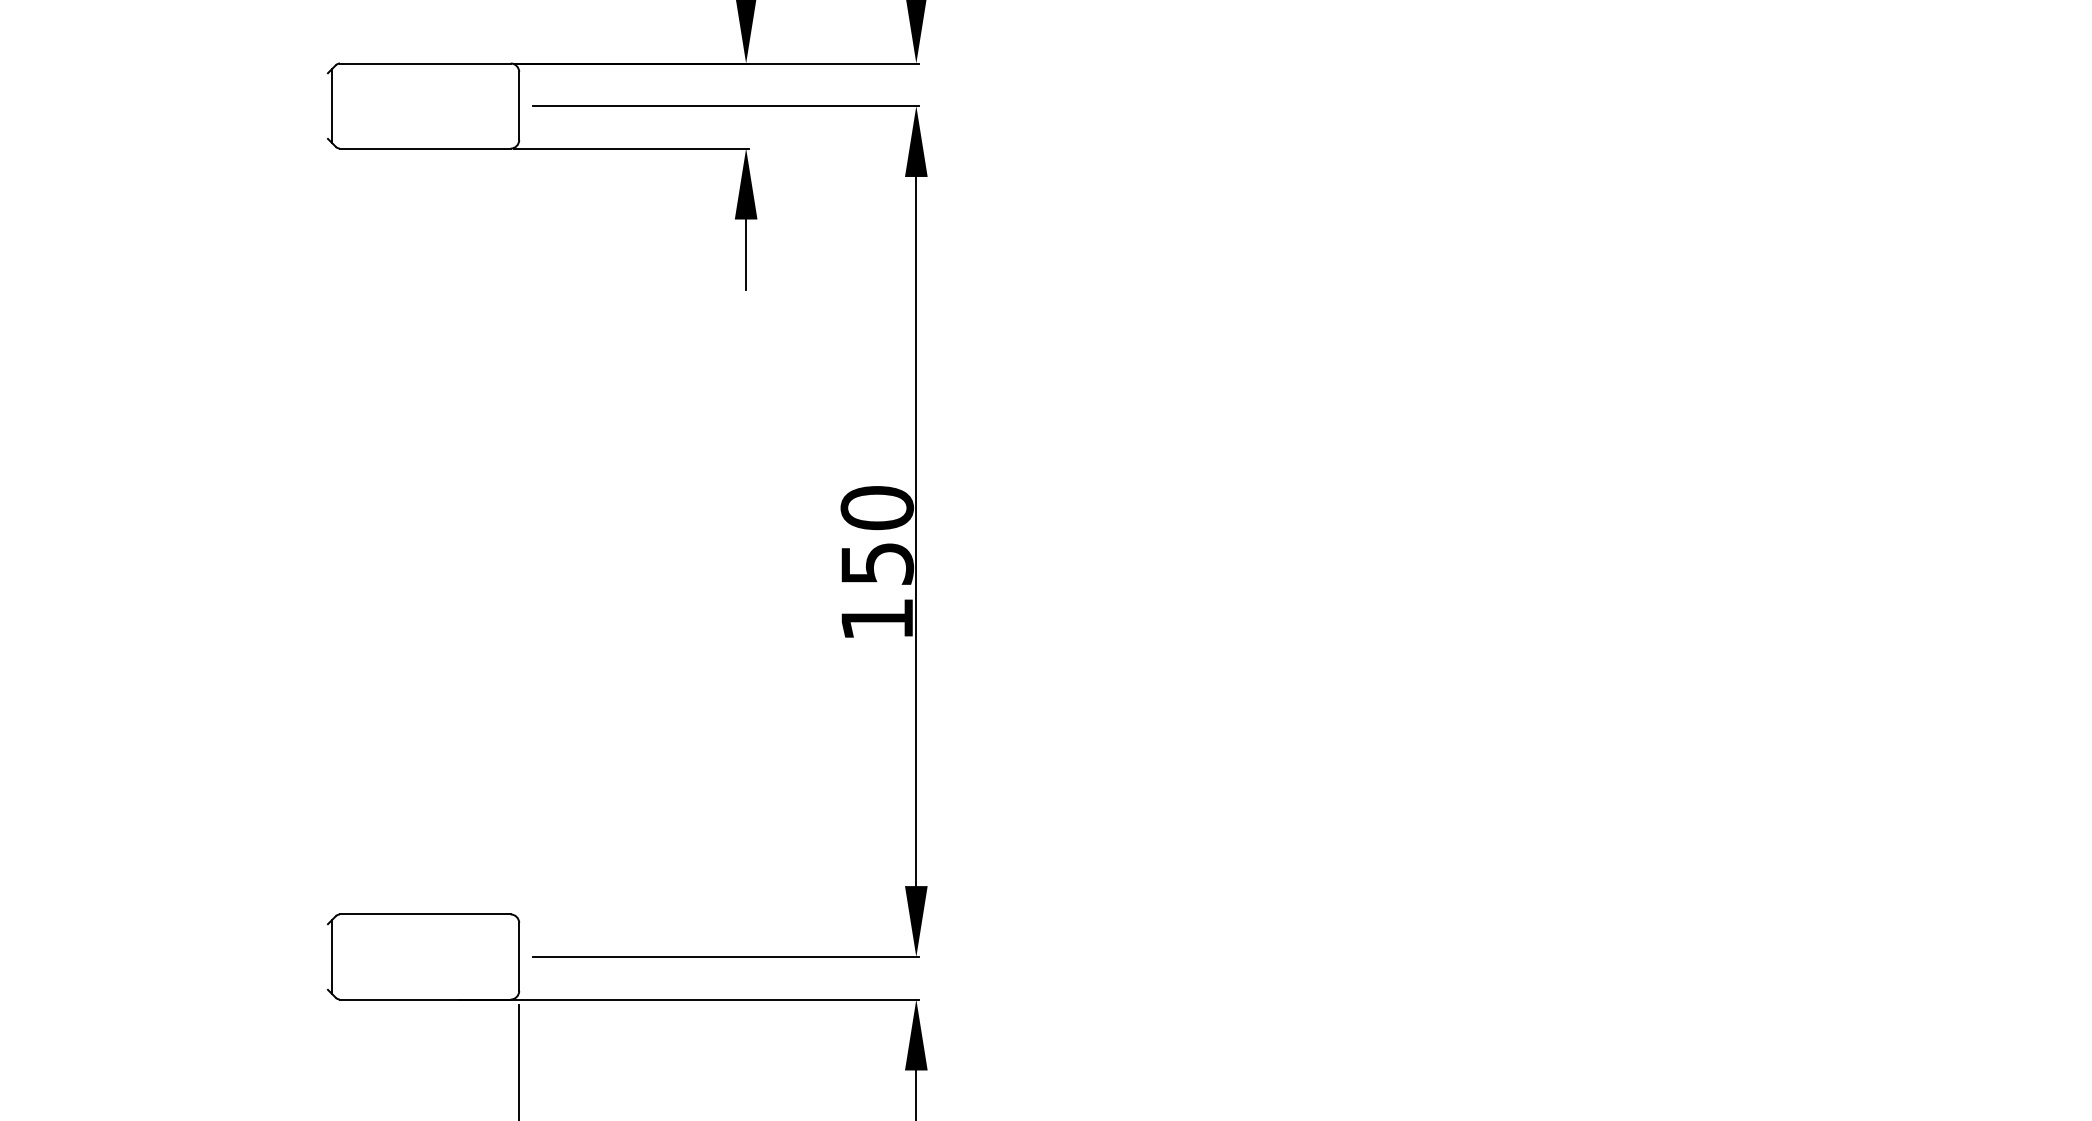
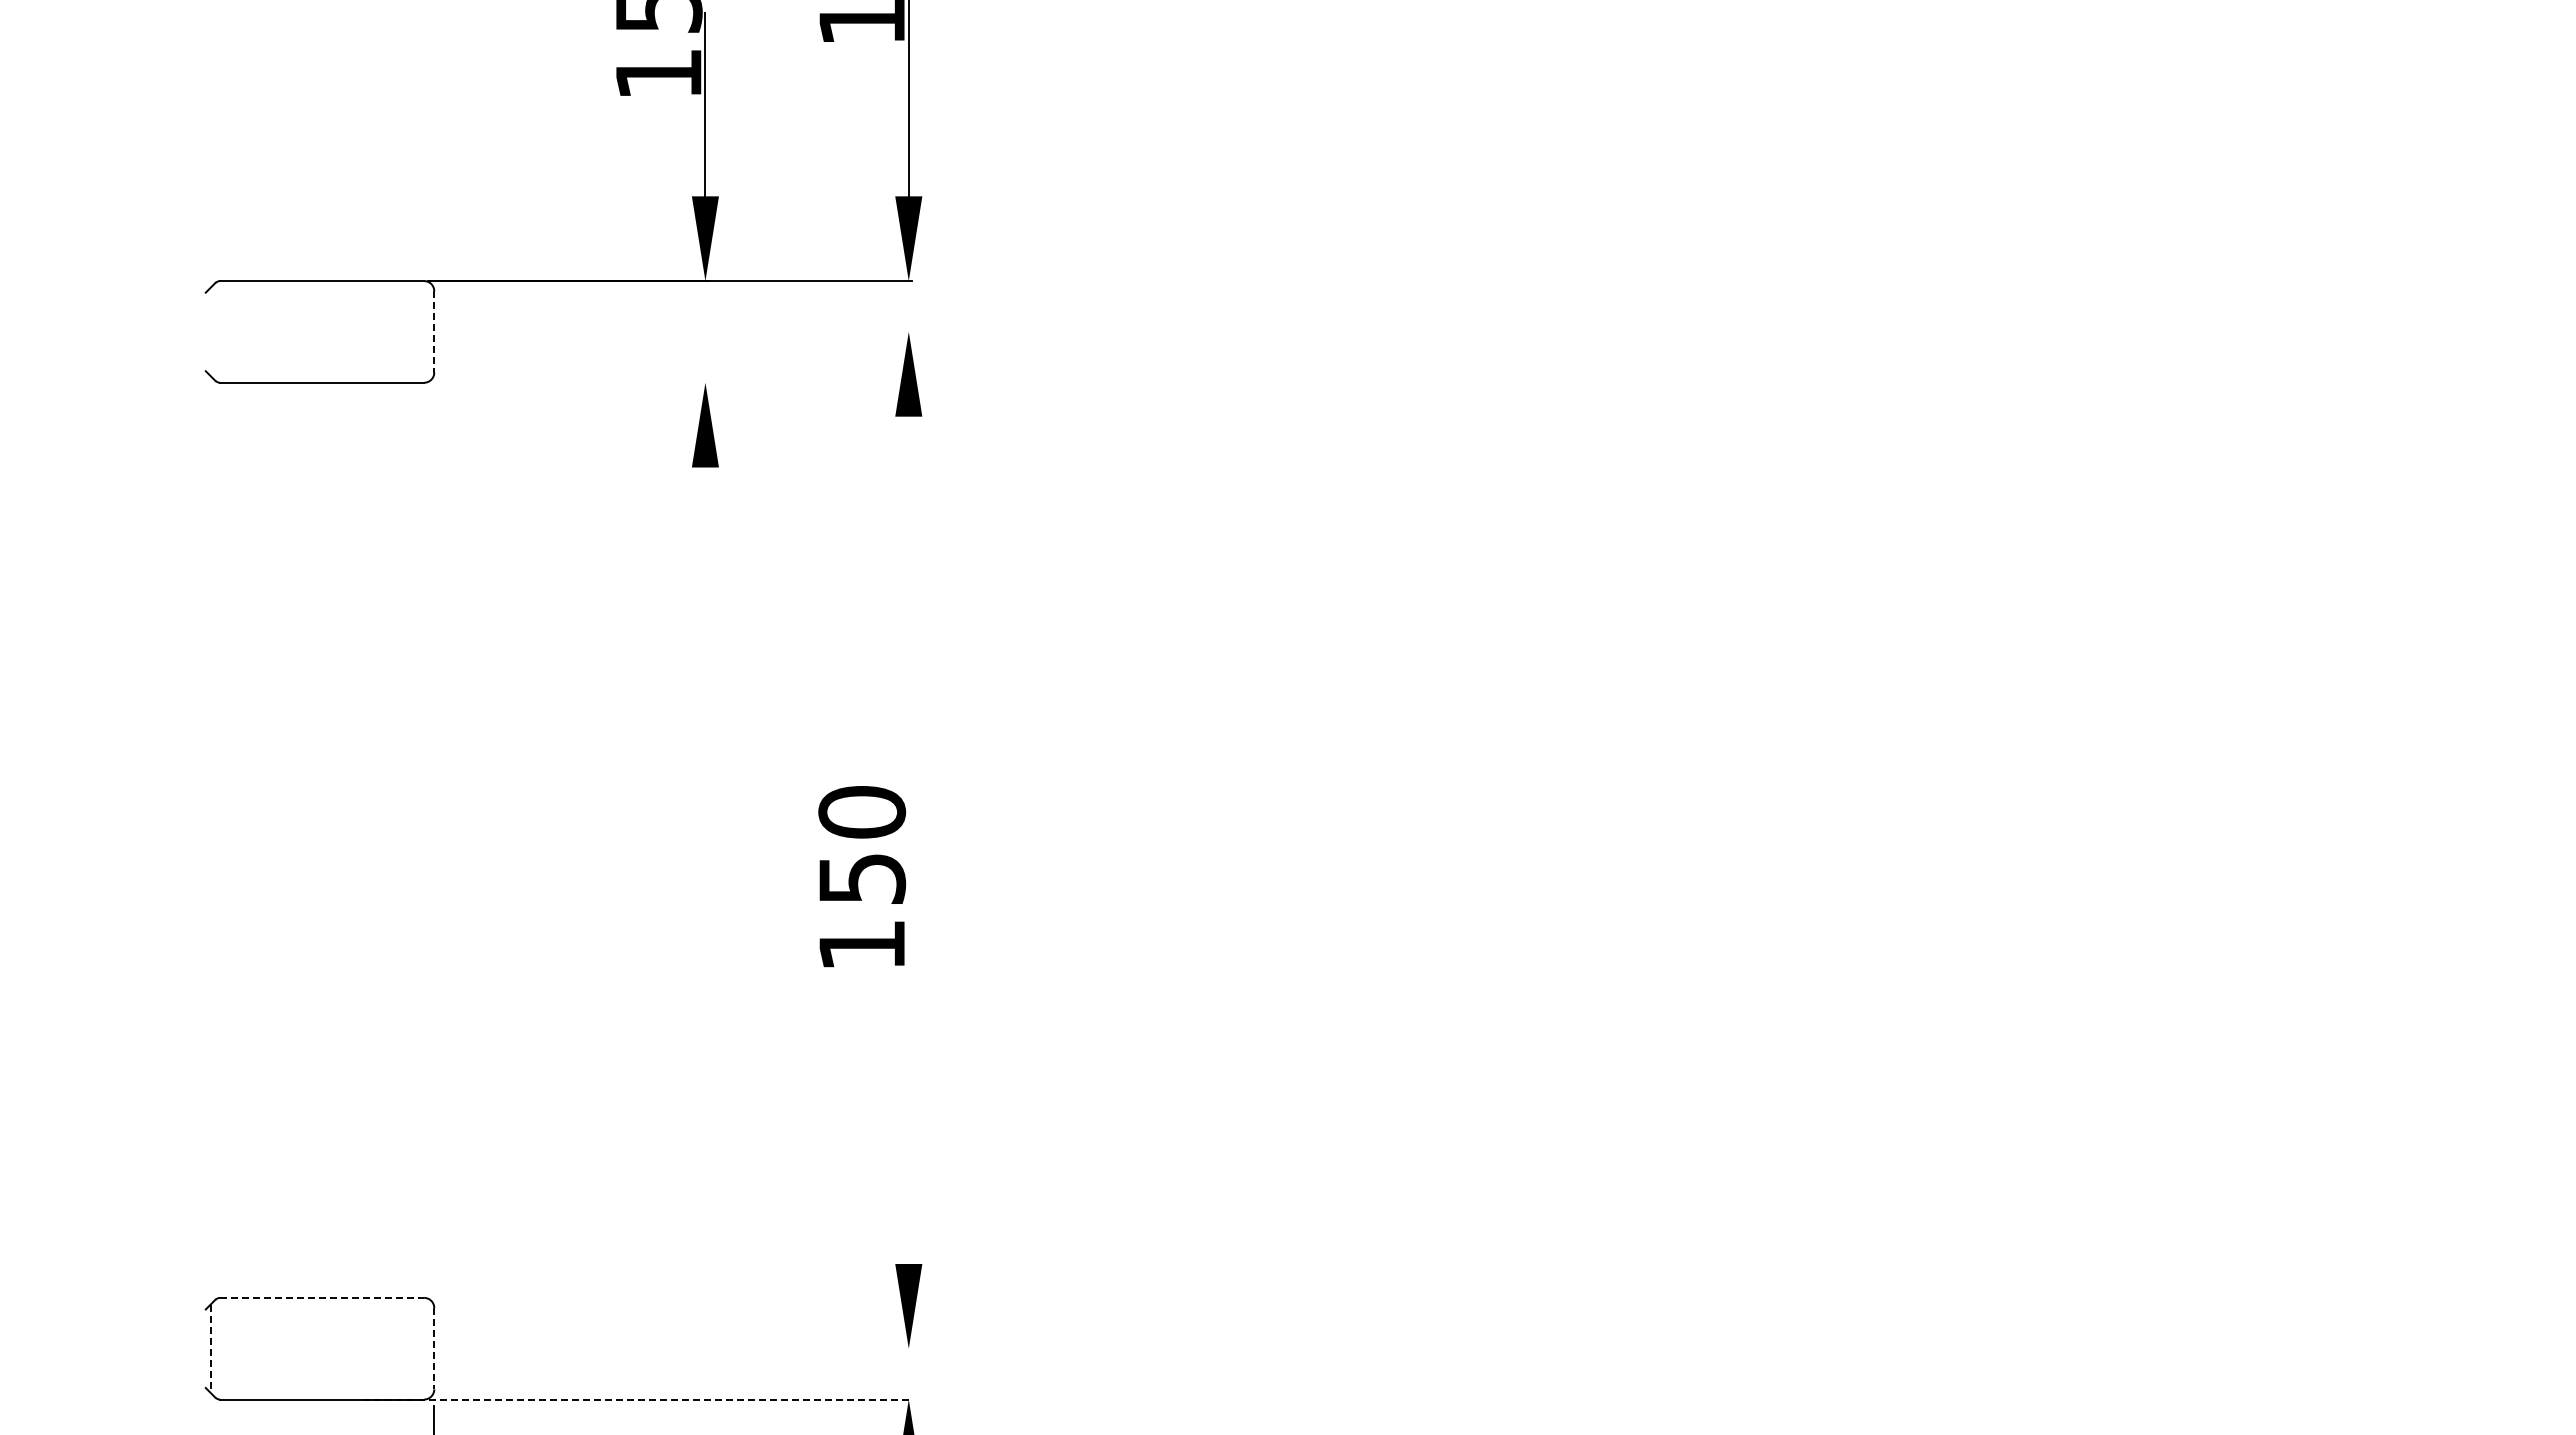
line: (331, 105) -> (210, 331), removed
line: (519, 105) -> (434, 331), solid -> dashed
line: (726, 105) -> (681, 331), removed
line: (630, 148) -> (567, 382), removed
line: (746, 254) -> (705, 509), removed
line: (916, 531) -> (908, 840), removed
line: (425, 914) -> (322, 1297), solid -> dashed
line: (519, 956) -> (434, 1348), solid -> dashed
line: (726, 956) -> (681, 1348), removed
line: (331, 957) -> (210, 1349), solid -> dashed
line: (689, 999) -> (637, 1399), solid -> dashed

